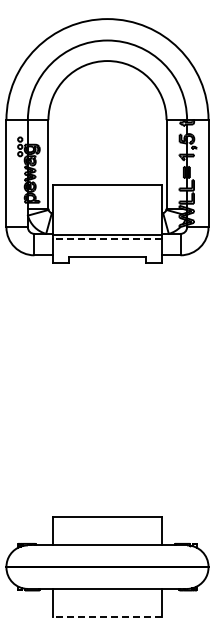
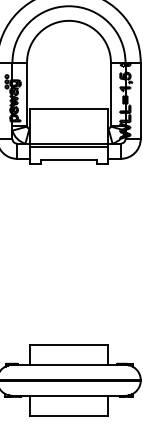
line: (106, 239) -> (68, 147), dashed -> solid
line: (106, 616) -> (68, 415), dashed -> solid

